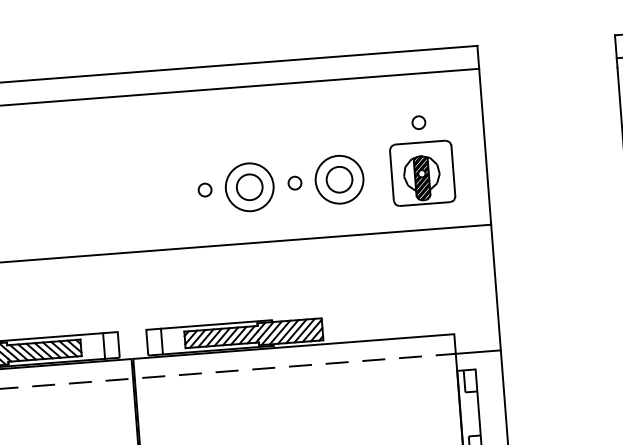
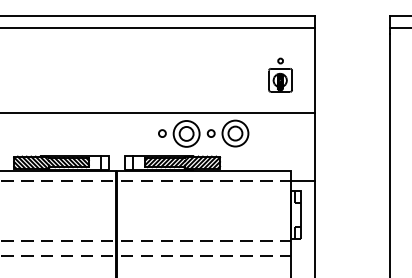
part: (421, 158) -> (280, 74), size x0.7
part: (280, 184) -> (203, 133), moved

